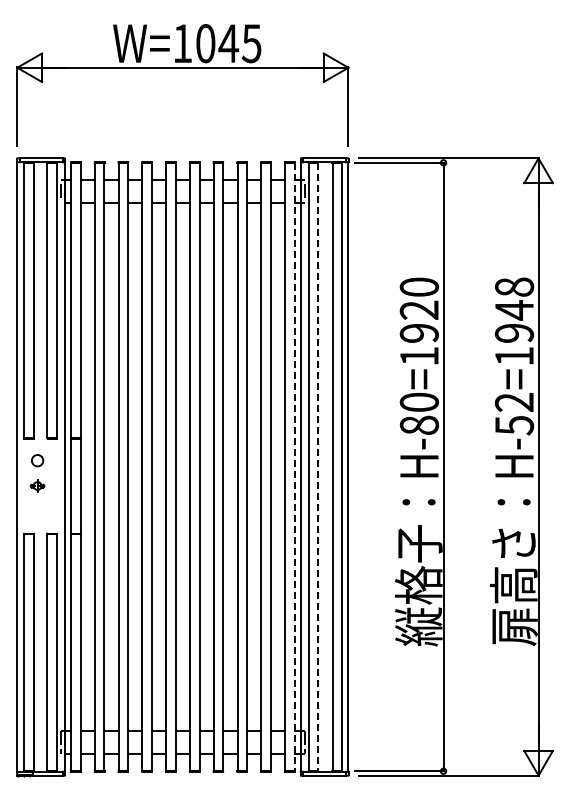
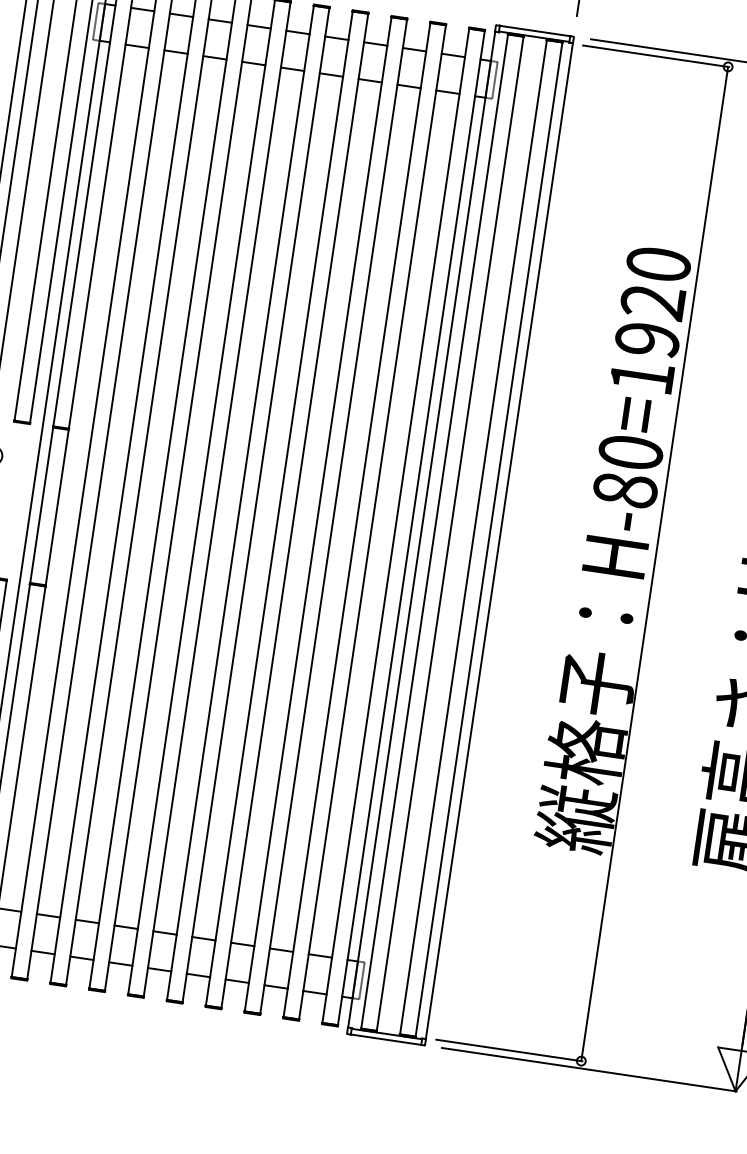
line: (294, 467) -> (411, 528), dashed -> solid
line: (318, 467) -> (450, 534), dashed -> solid

